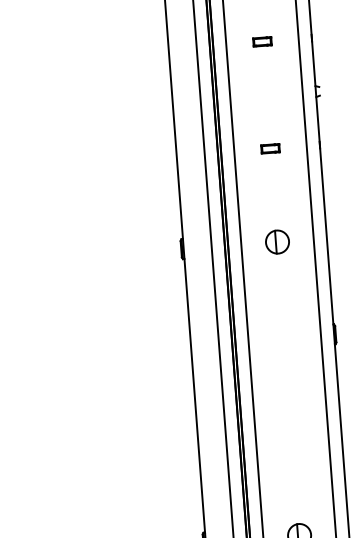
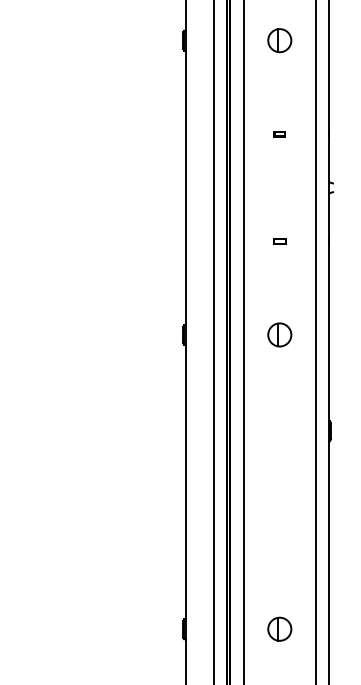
part: (262, 41) -> (279, 133), size x0.6
part: (270, 148) -> (279, 241), size x0.7

